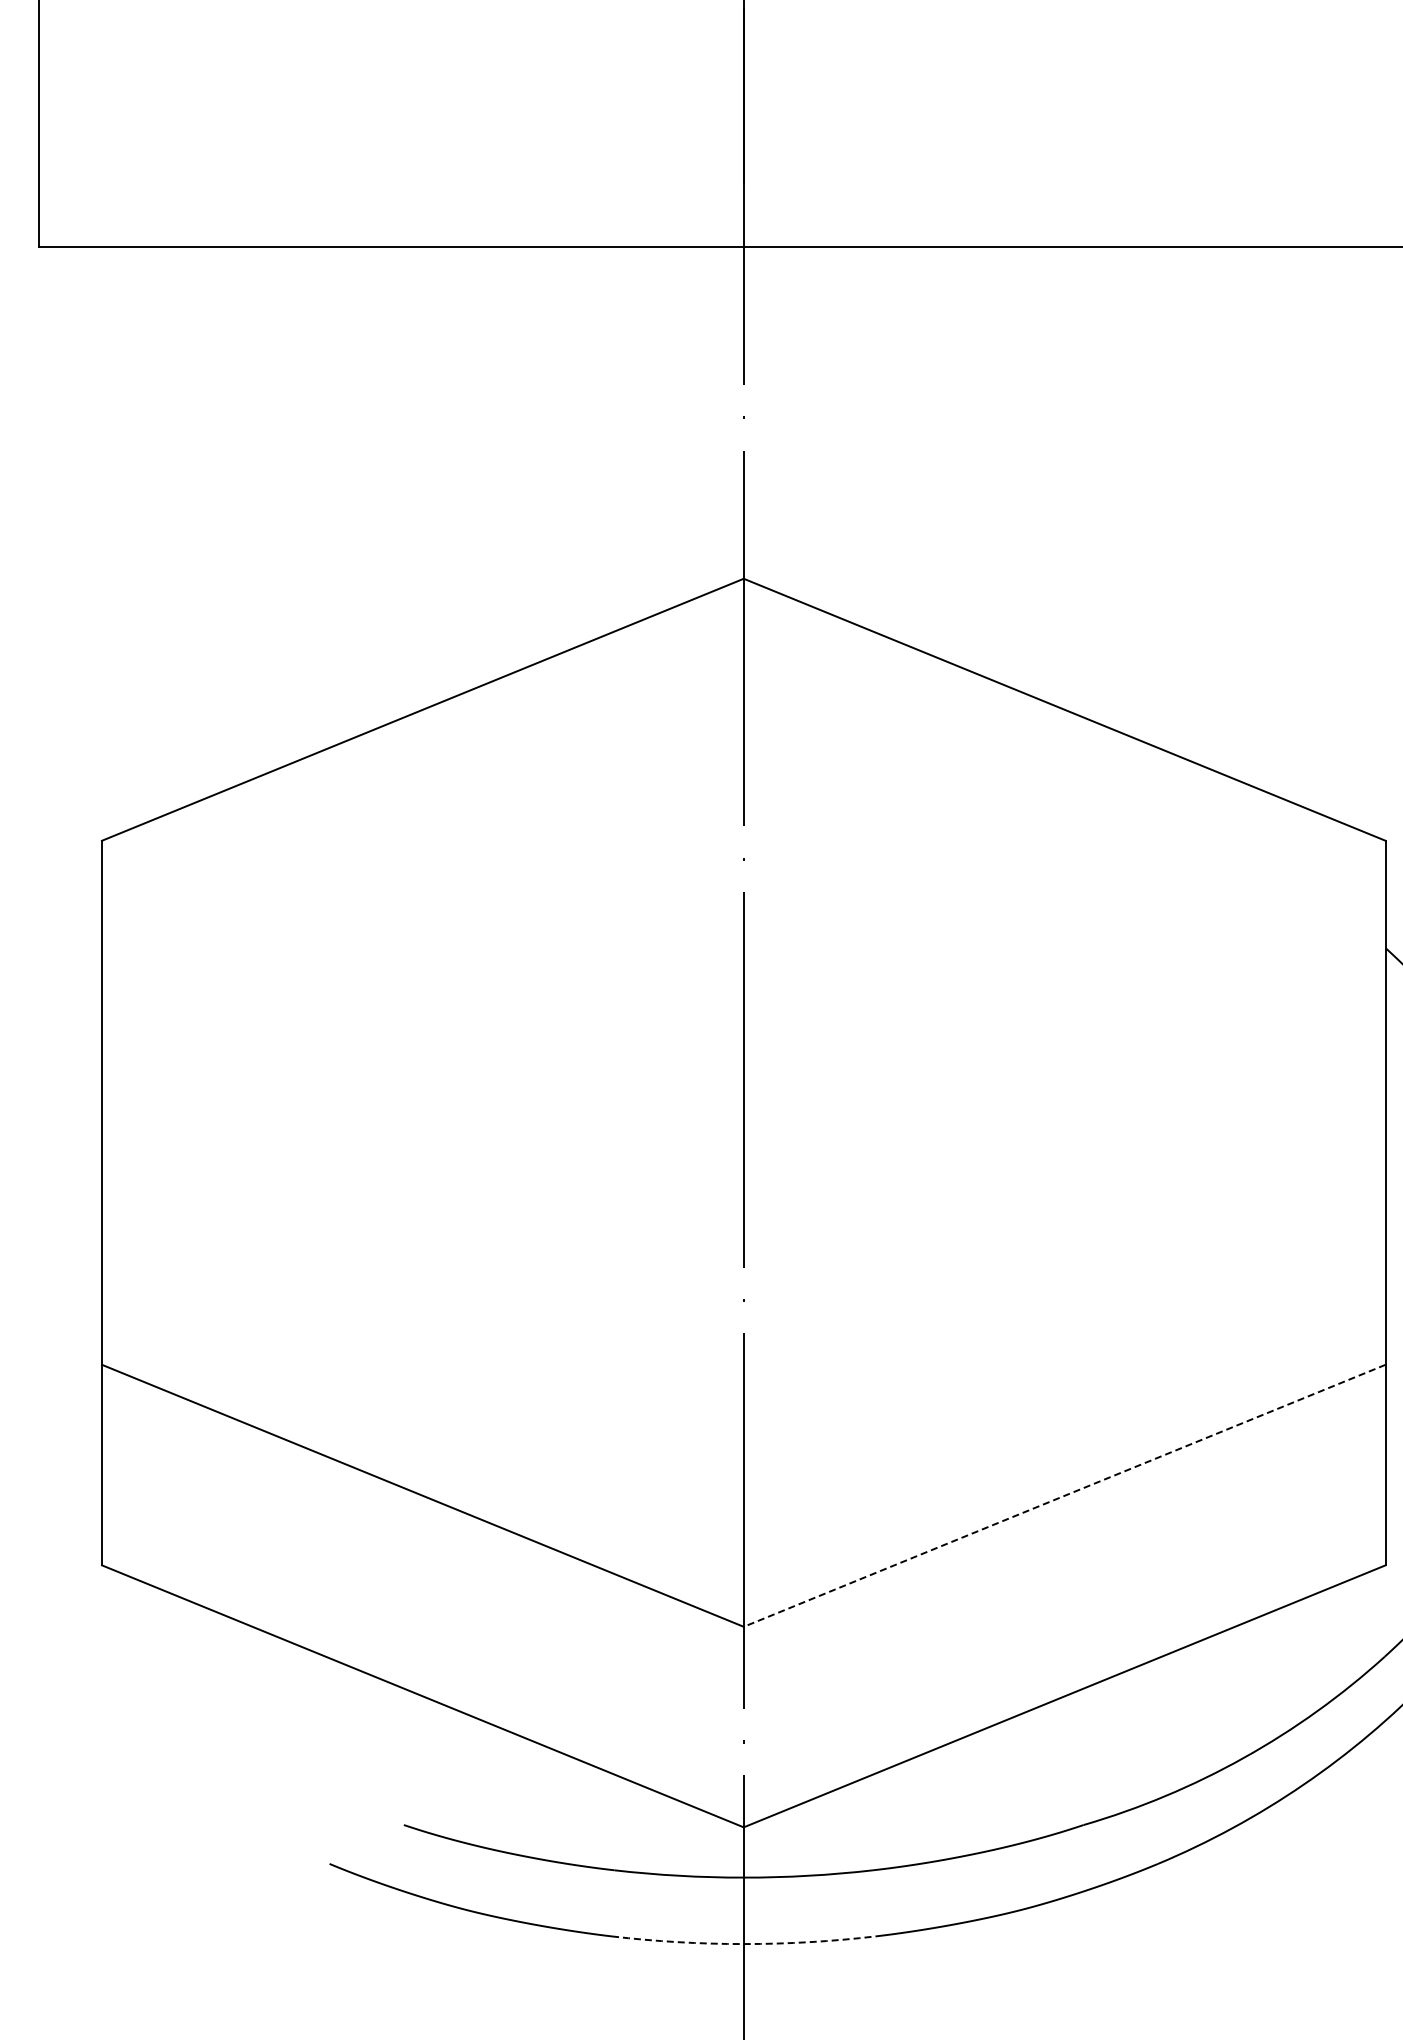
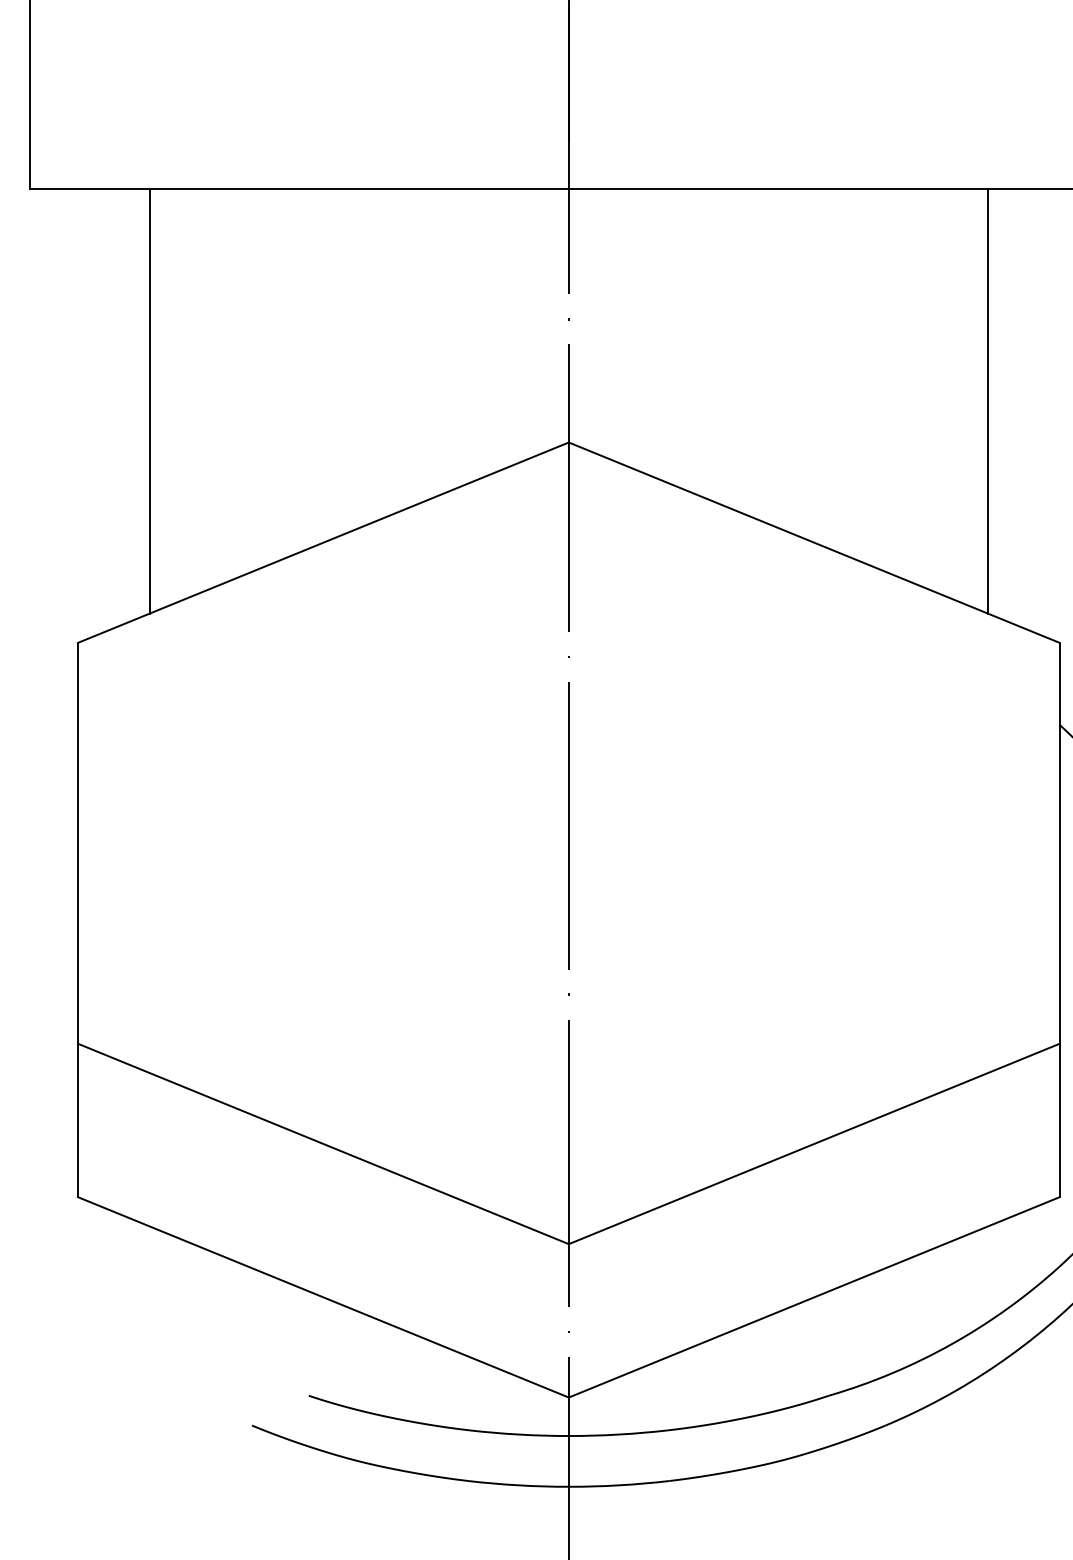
line: (195, 524) -> (149, 400), added
line: (1291, 524) -> (987, 400), added
line: (1064, 1495) -> (814, 1143), dashed -> solid
arc: (743, 1944) -> (568, 1487), dashed -> solid

